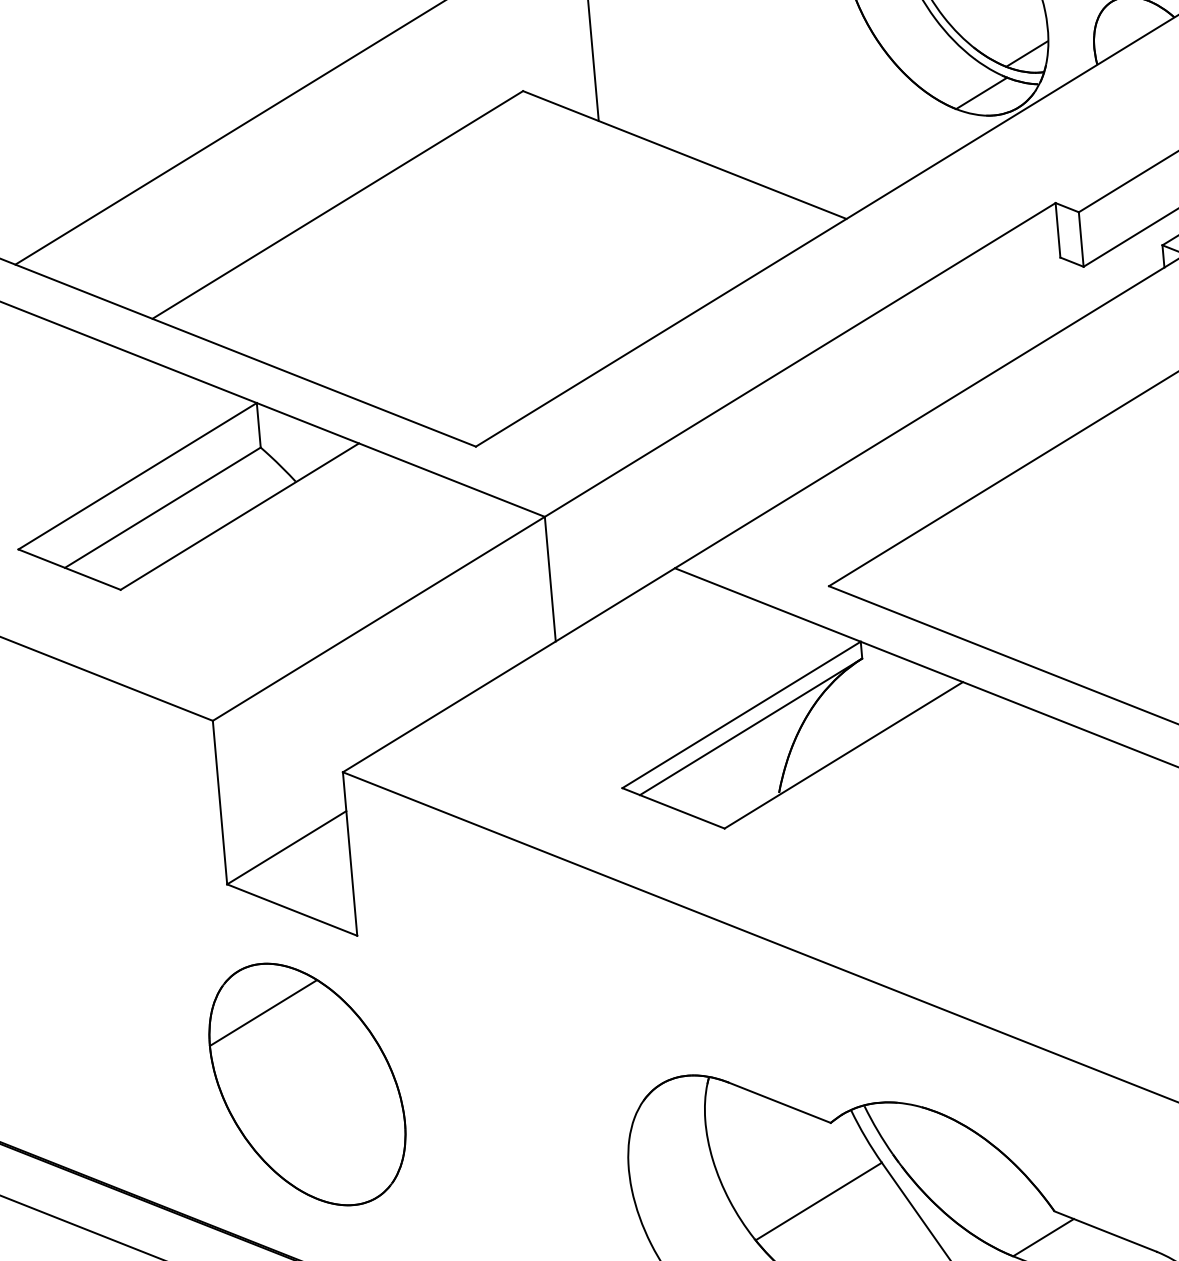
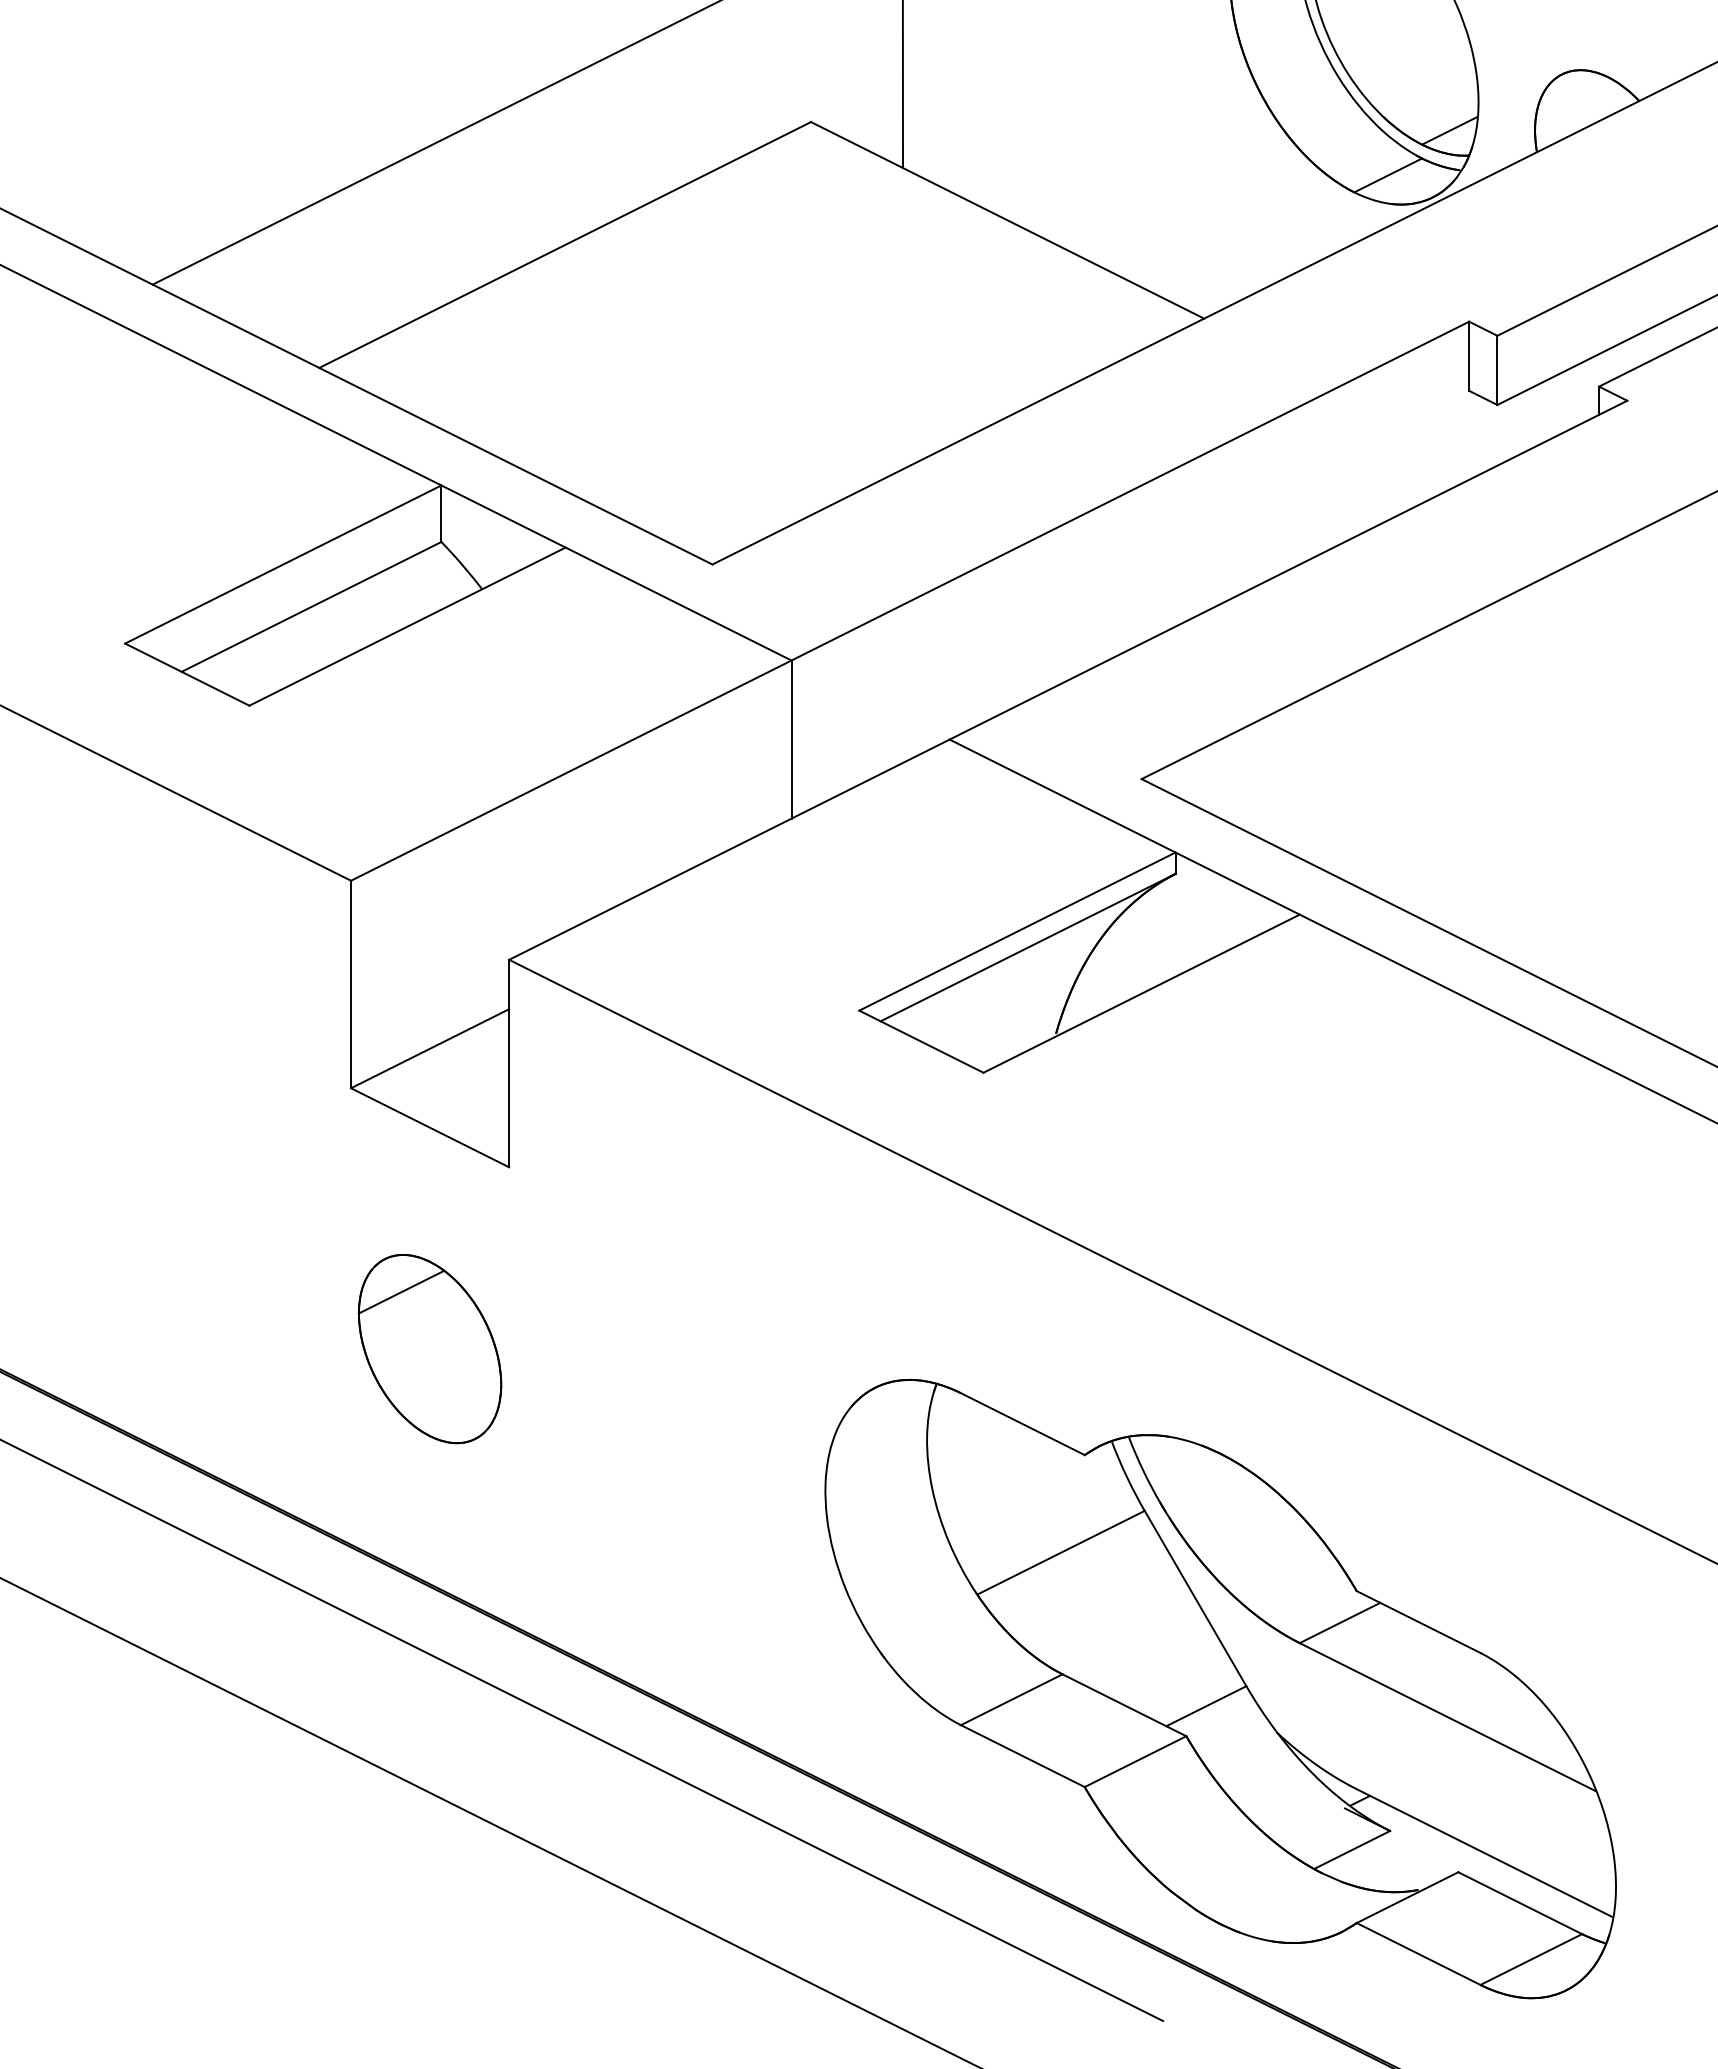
part: (306, 1084) -> (429, 1348), size x0.6

